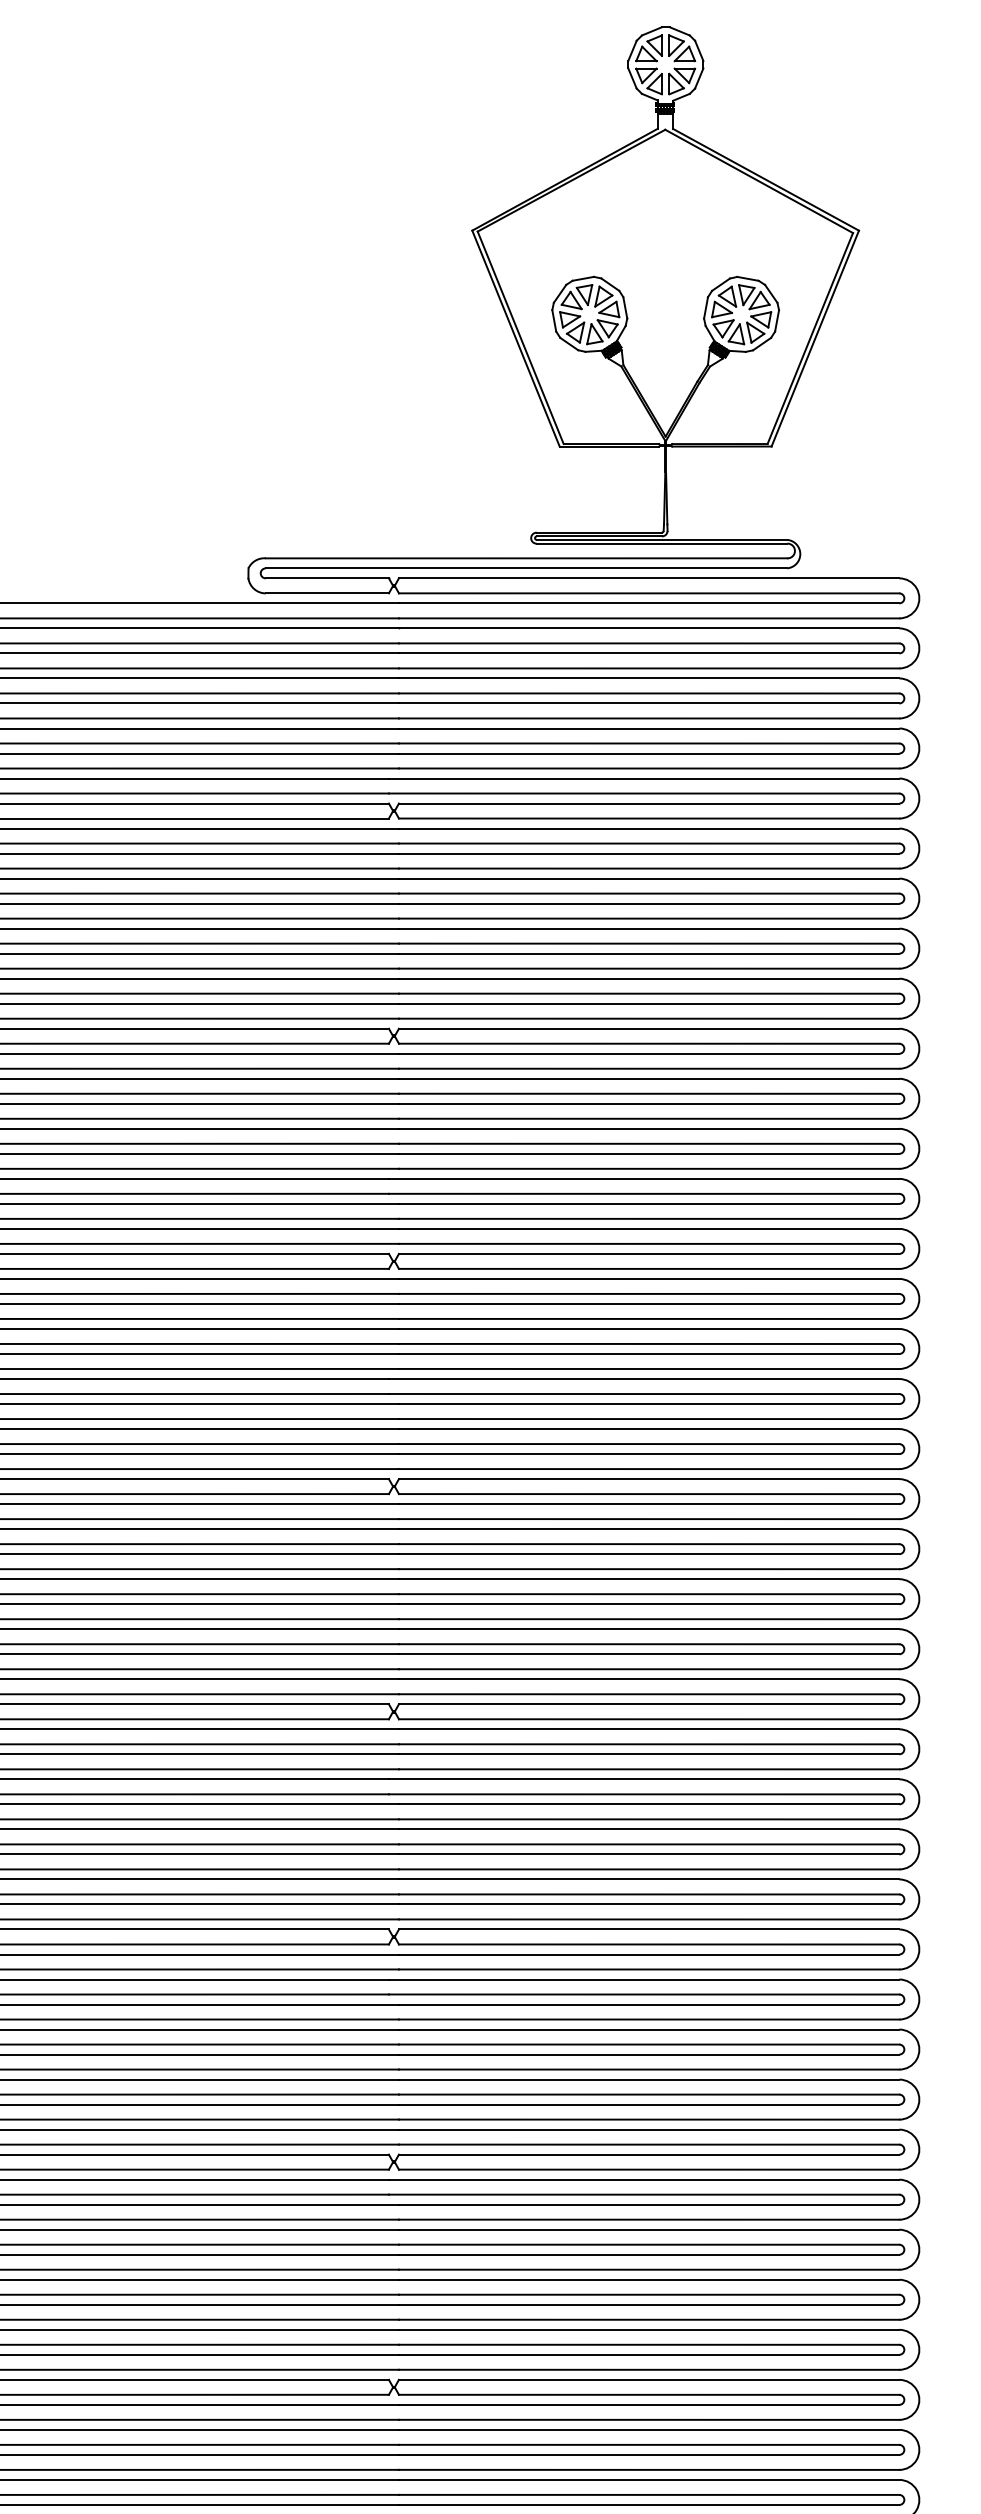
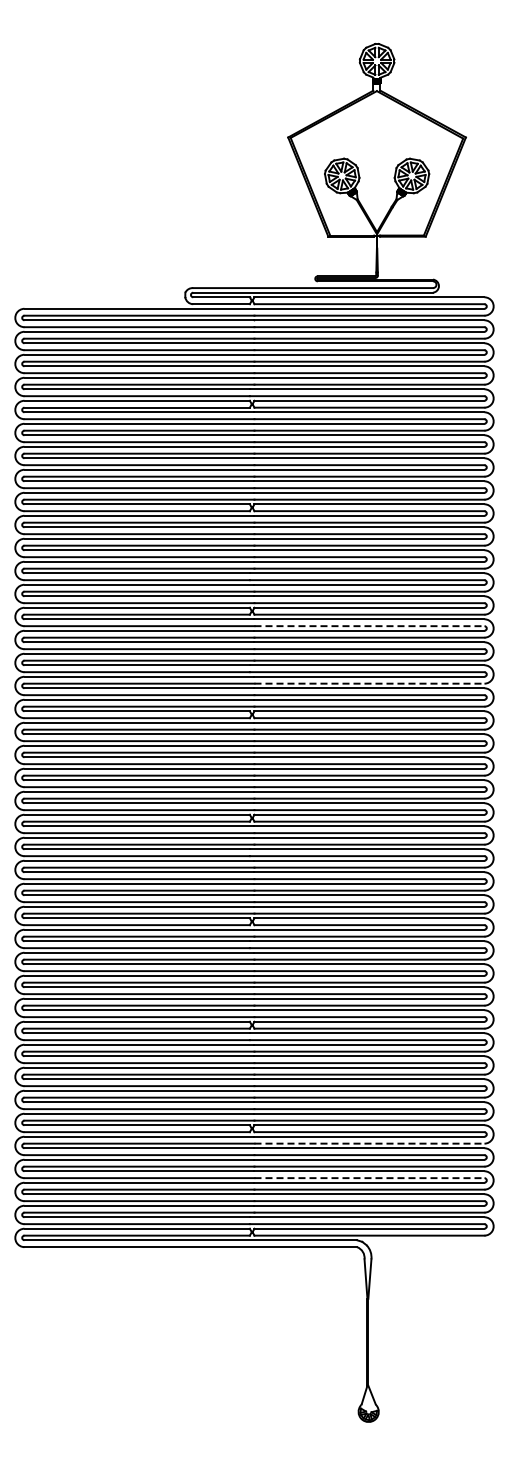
line: (649, 1294) -> (369, 626), solid -> dashed
line: (649, 1418) -> (369, 683), solid -> dashed
line: (649, 2419) -> (369, 1143), solid -> dashed
line: (649, 2495) -> (369, 1178), solid -> dashed

